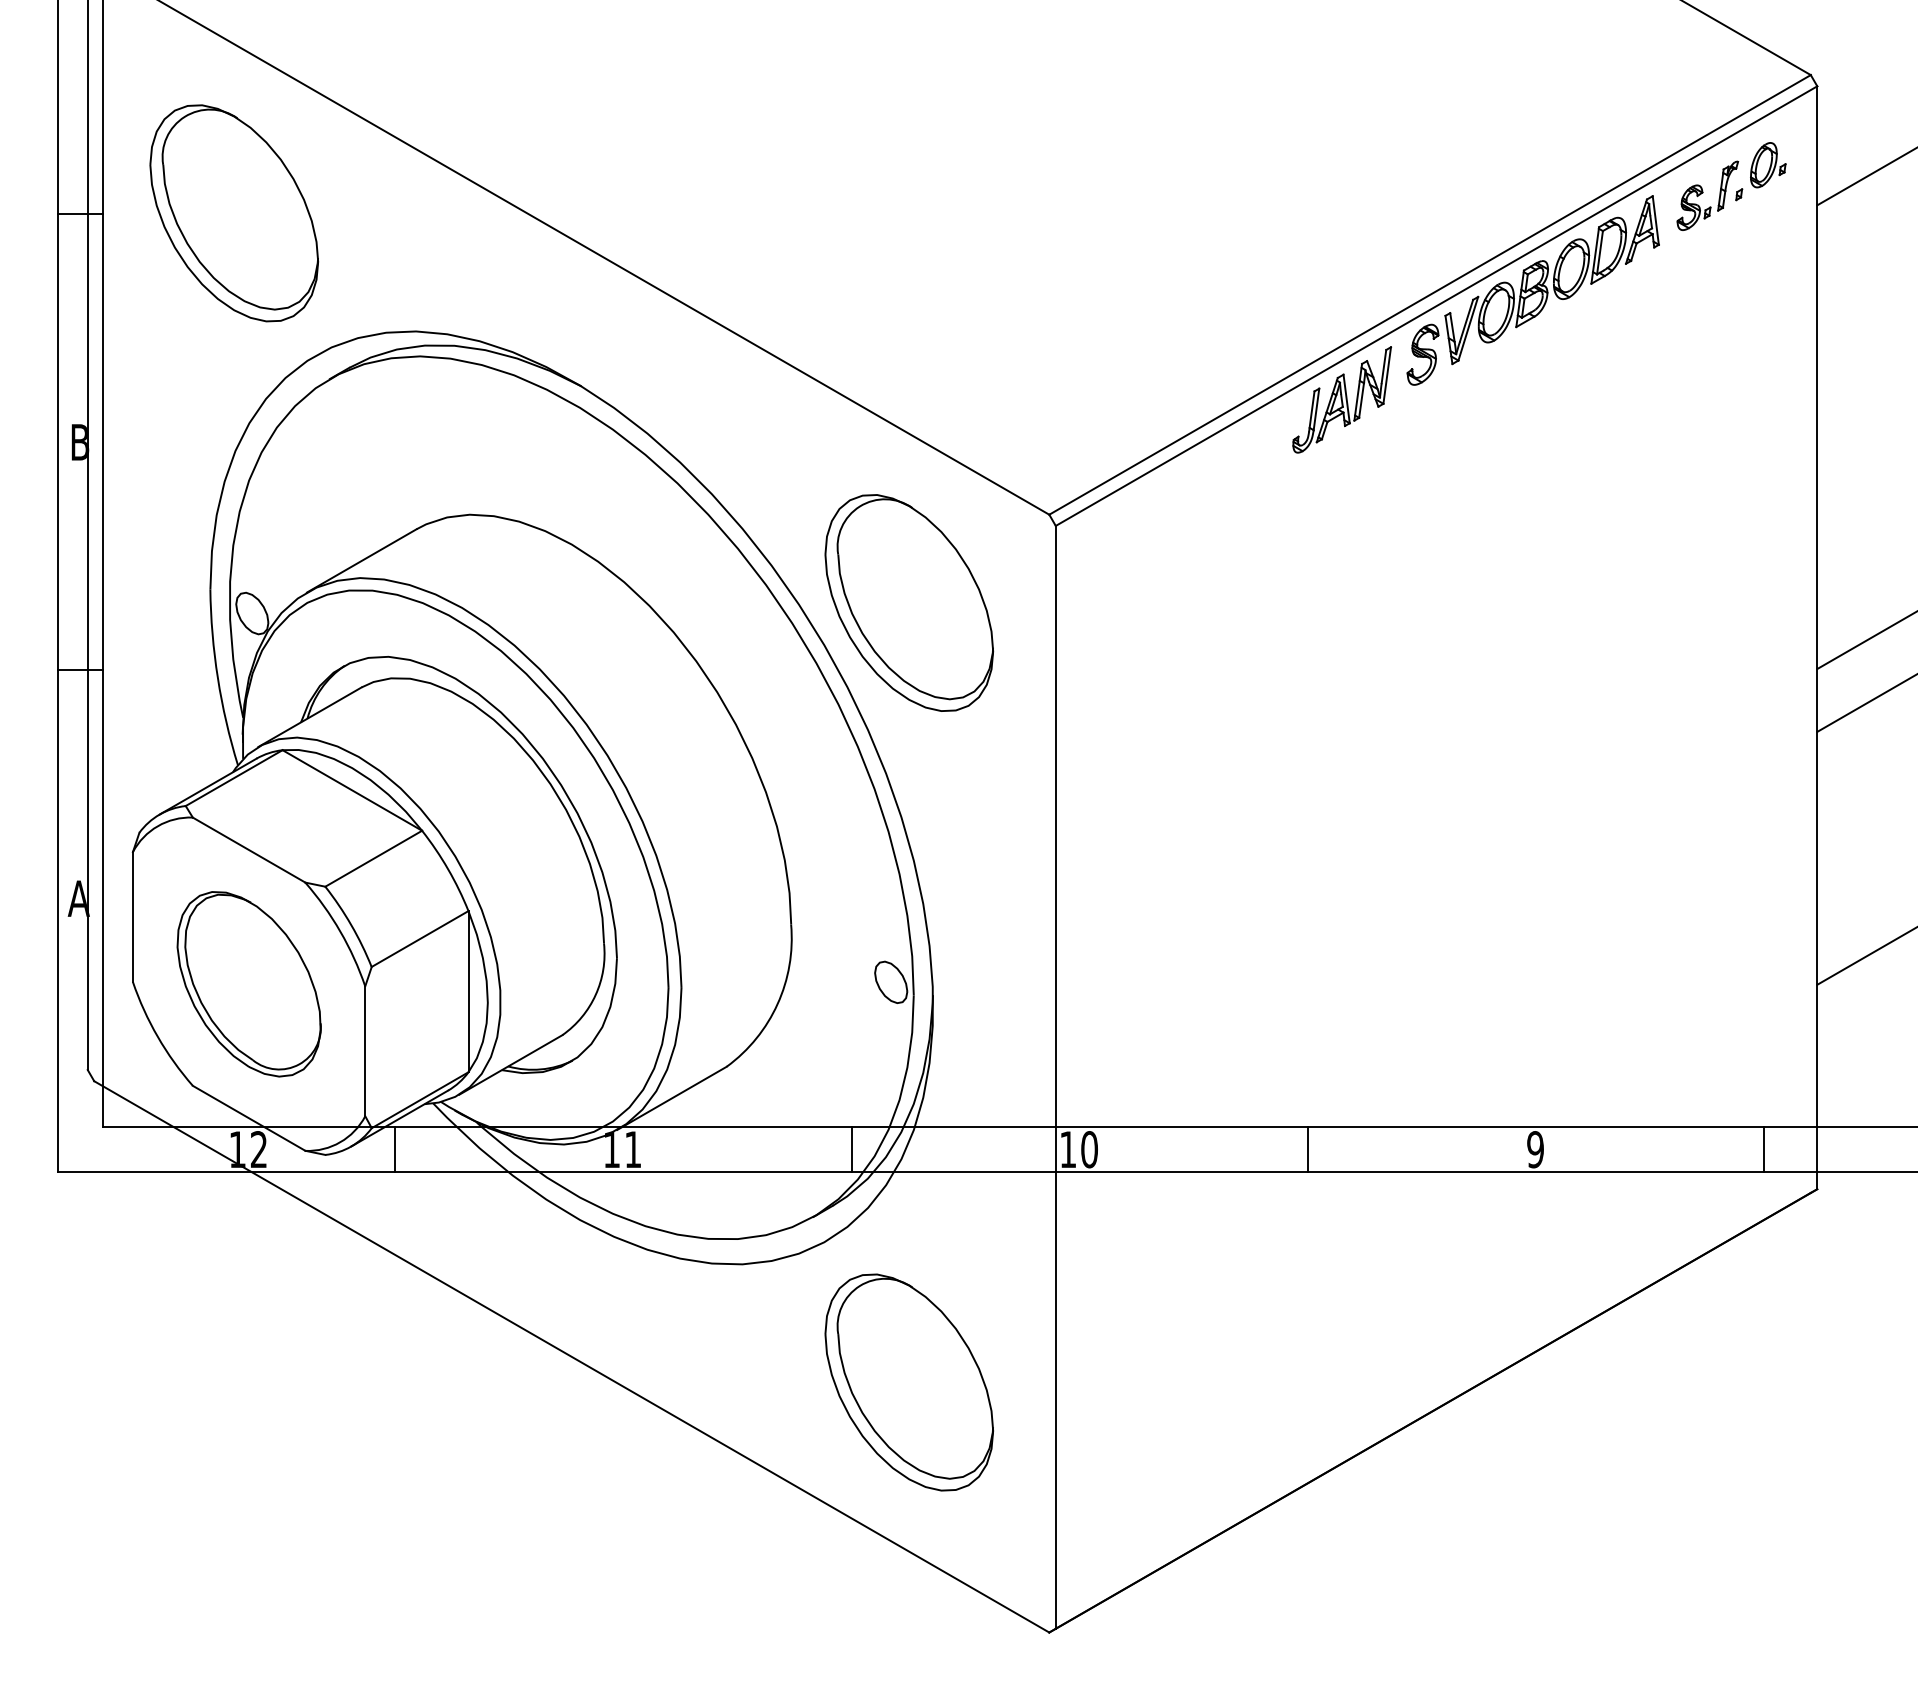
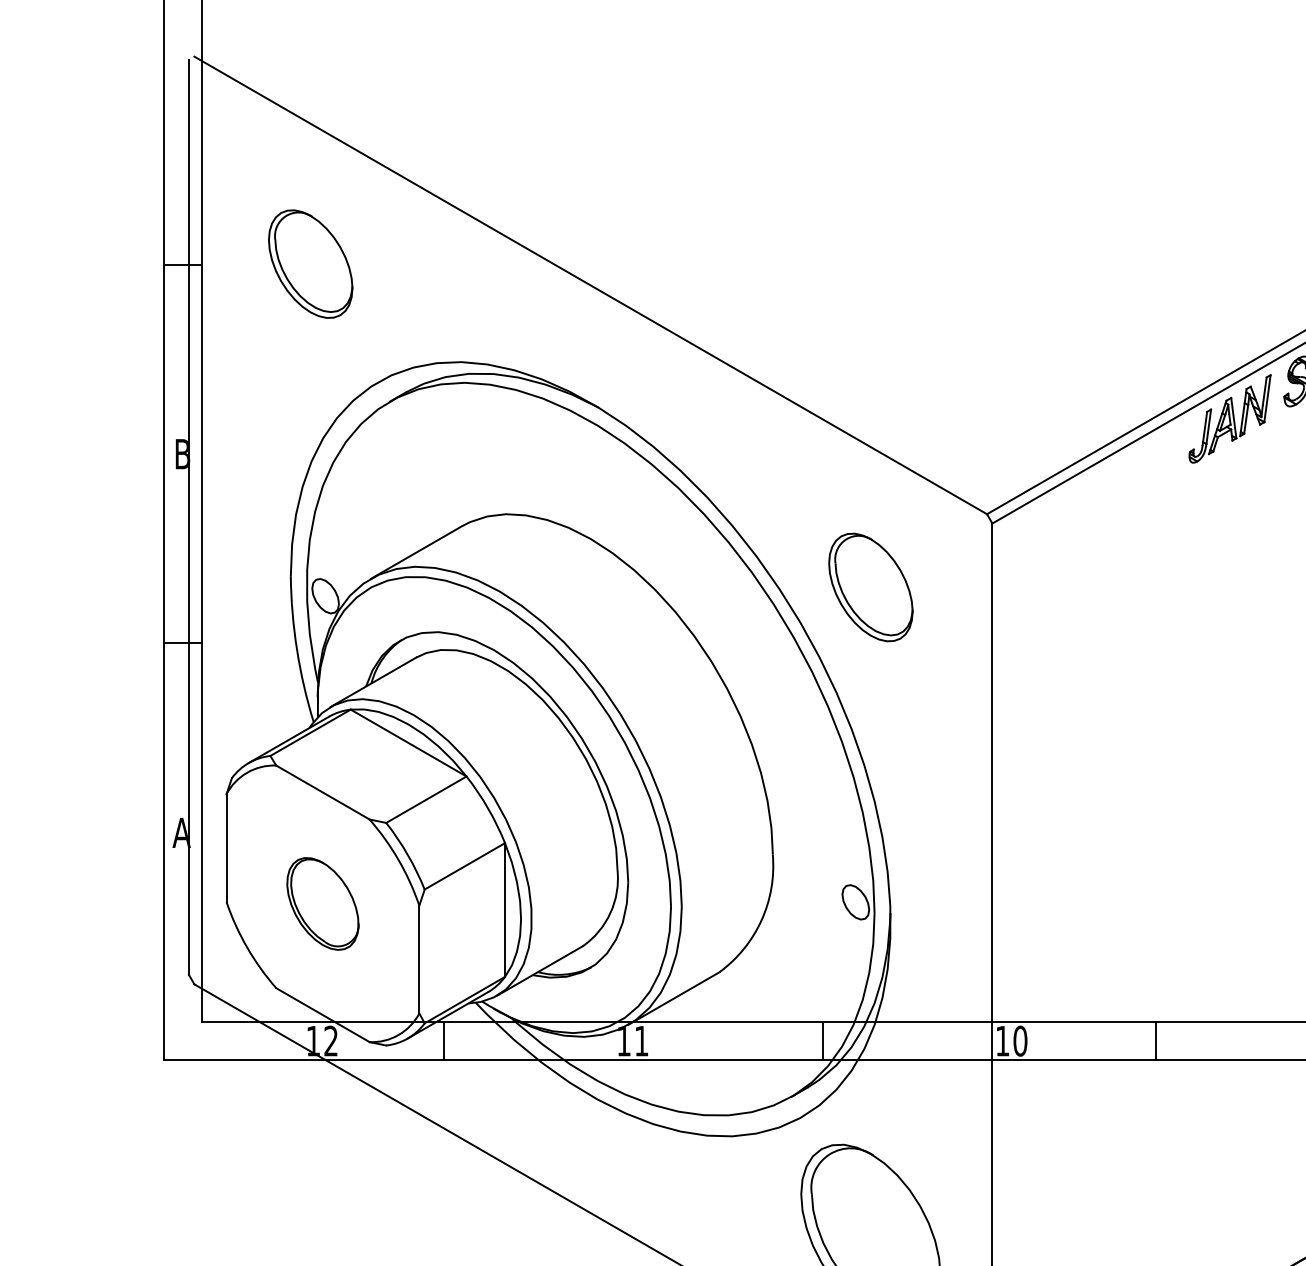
part: (234, 213) -> (310, 264), size x0.6
part: (909, 602) -> (871, 587), size x0.6
part: (248, 984) -> (322, 904), size x0.6
line: (1307, 1149) -> (1155, 1041), moved

